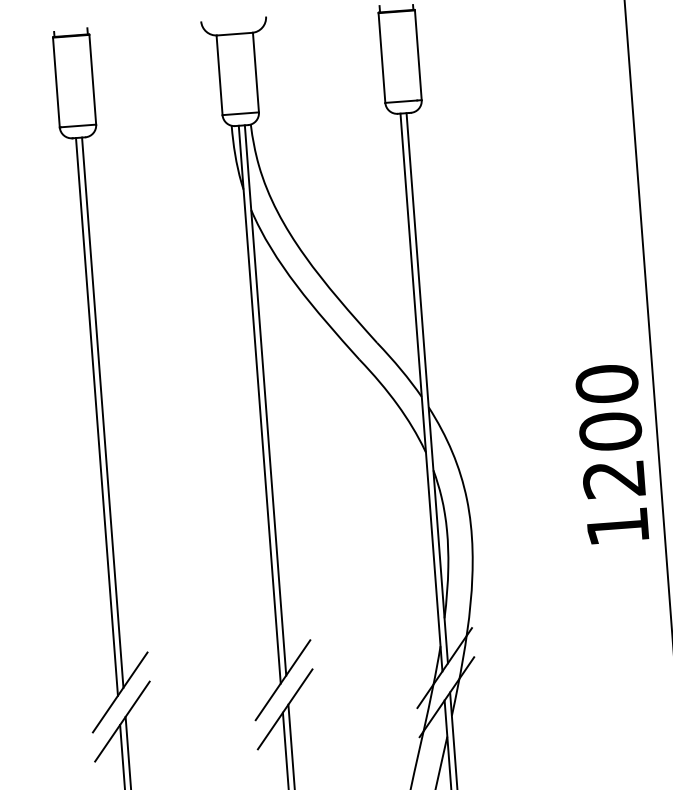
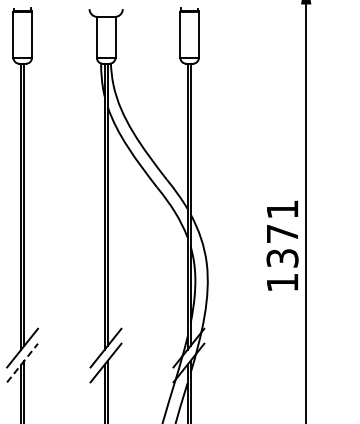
text: (610, 430) -> (282, 233), 1200 -> 1371
line: (122, 722) -> (22, 363), solid -> dashed

